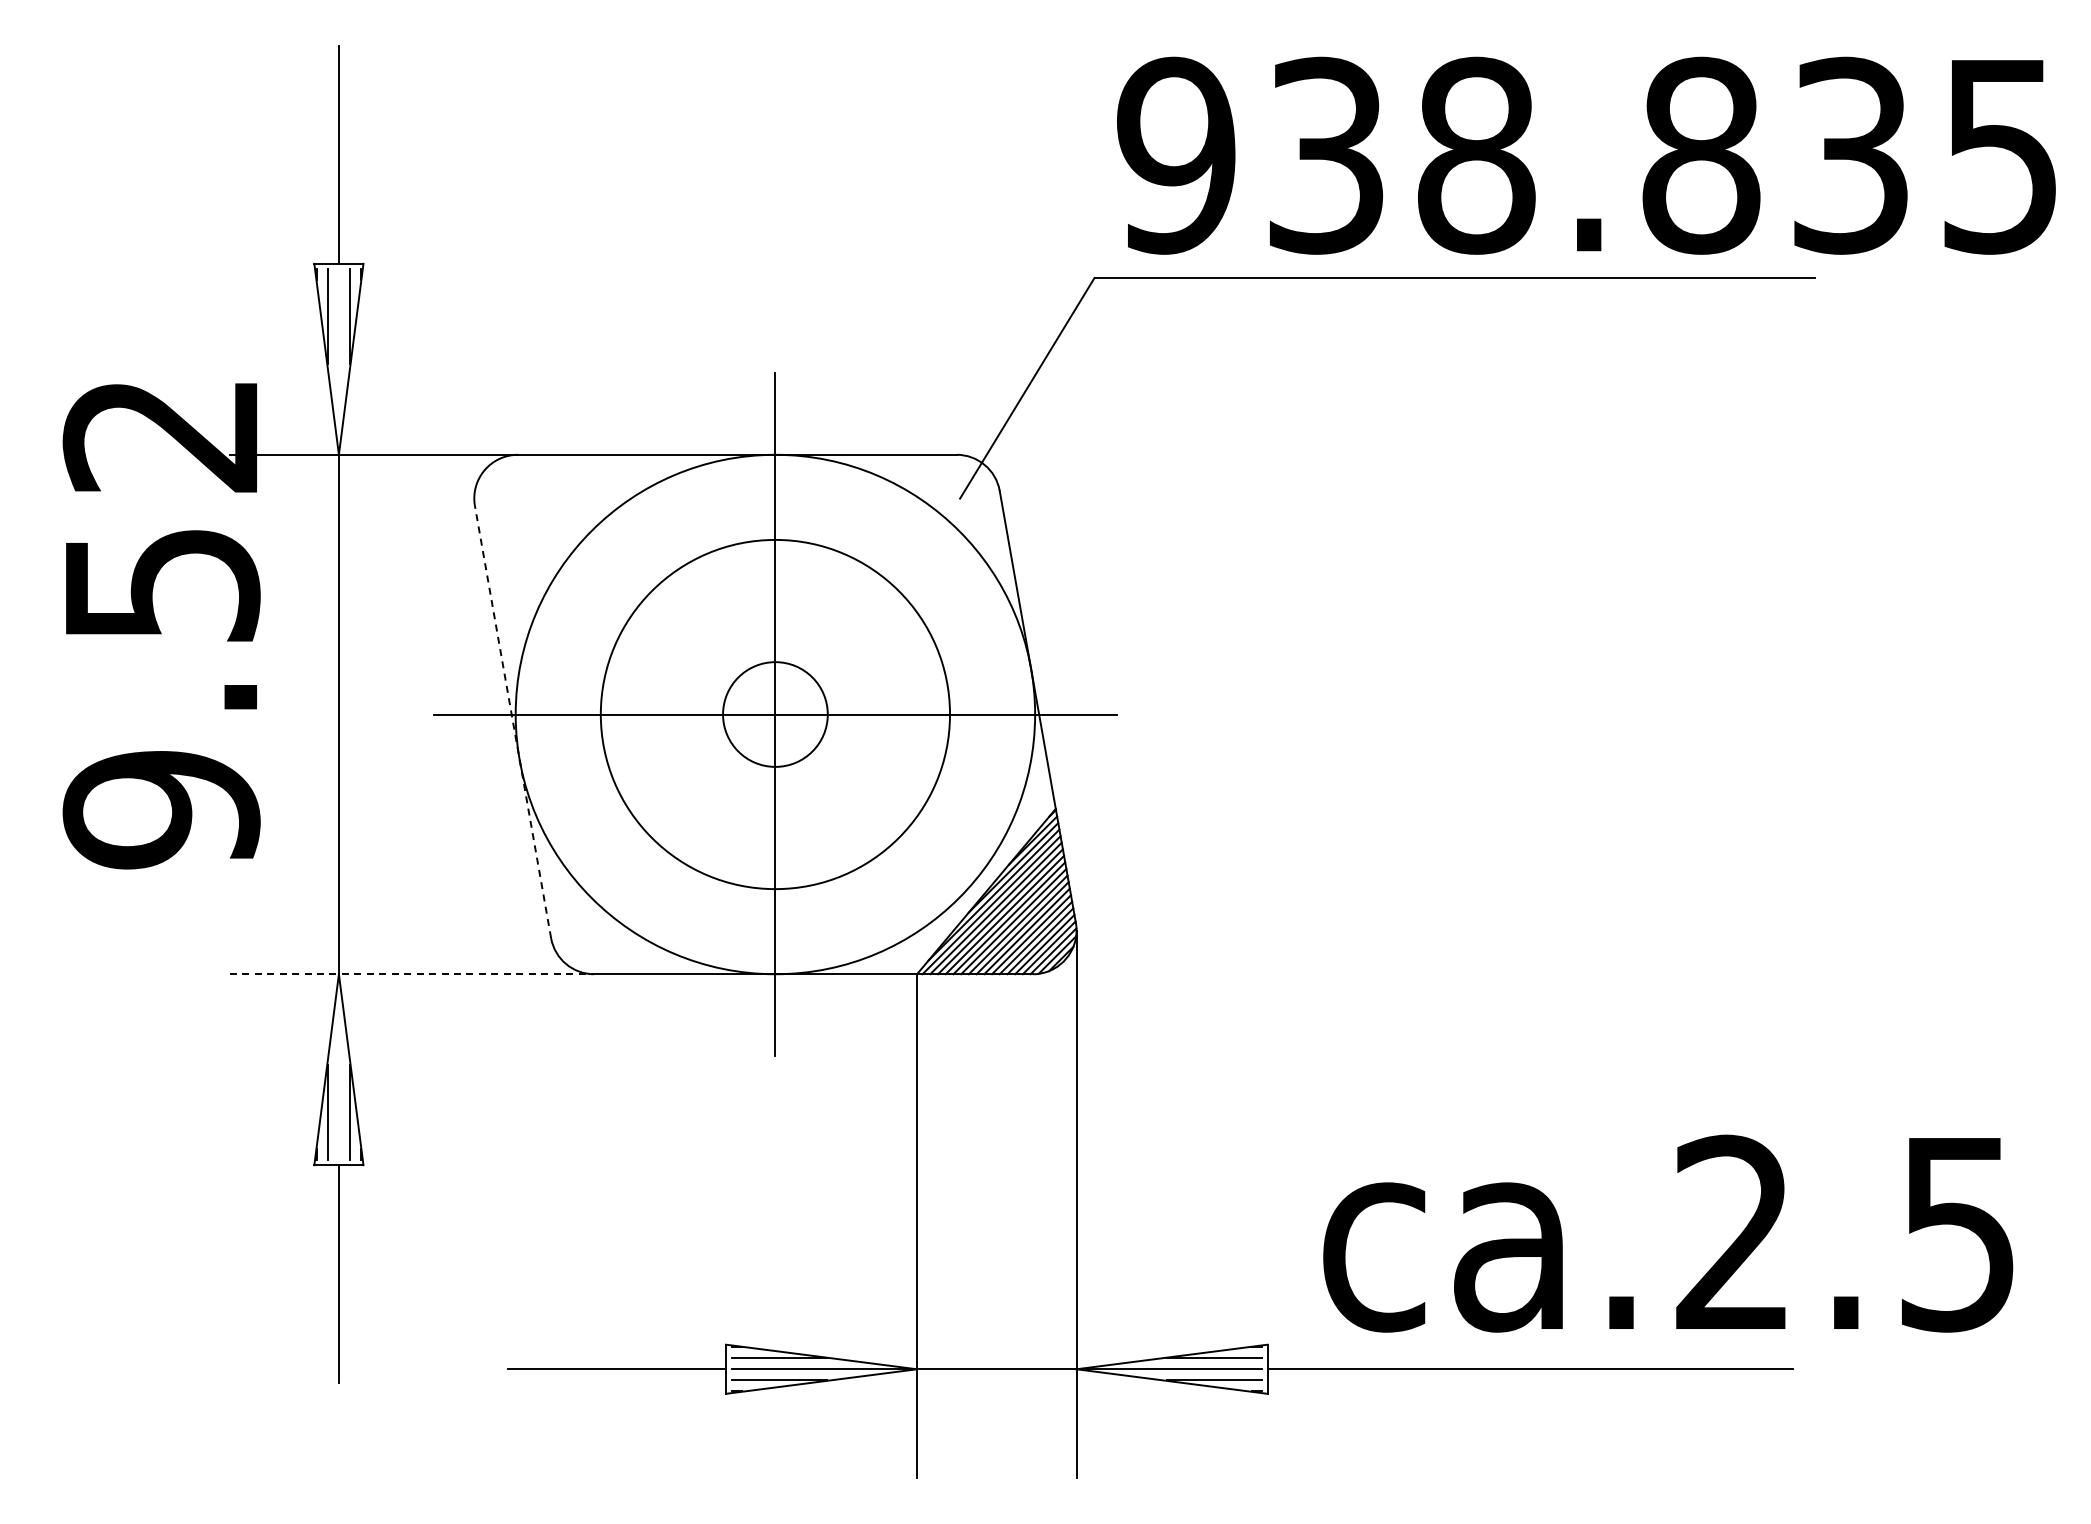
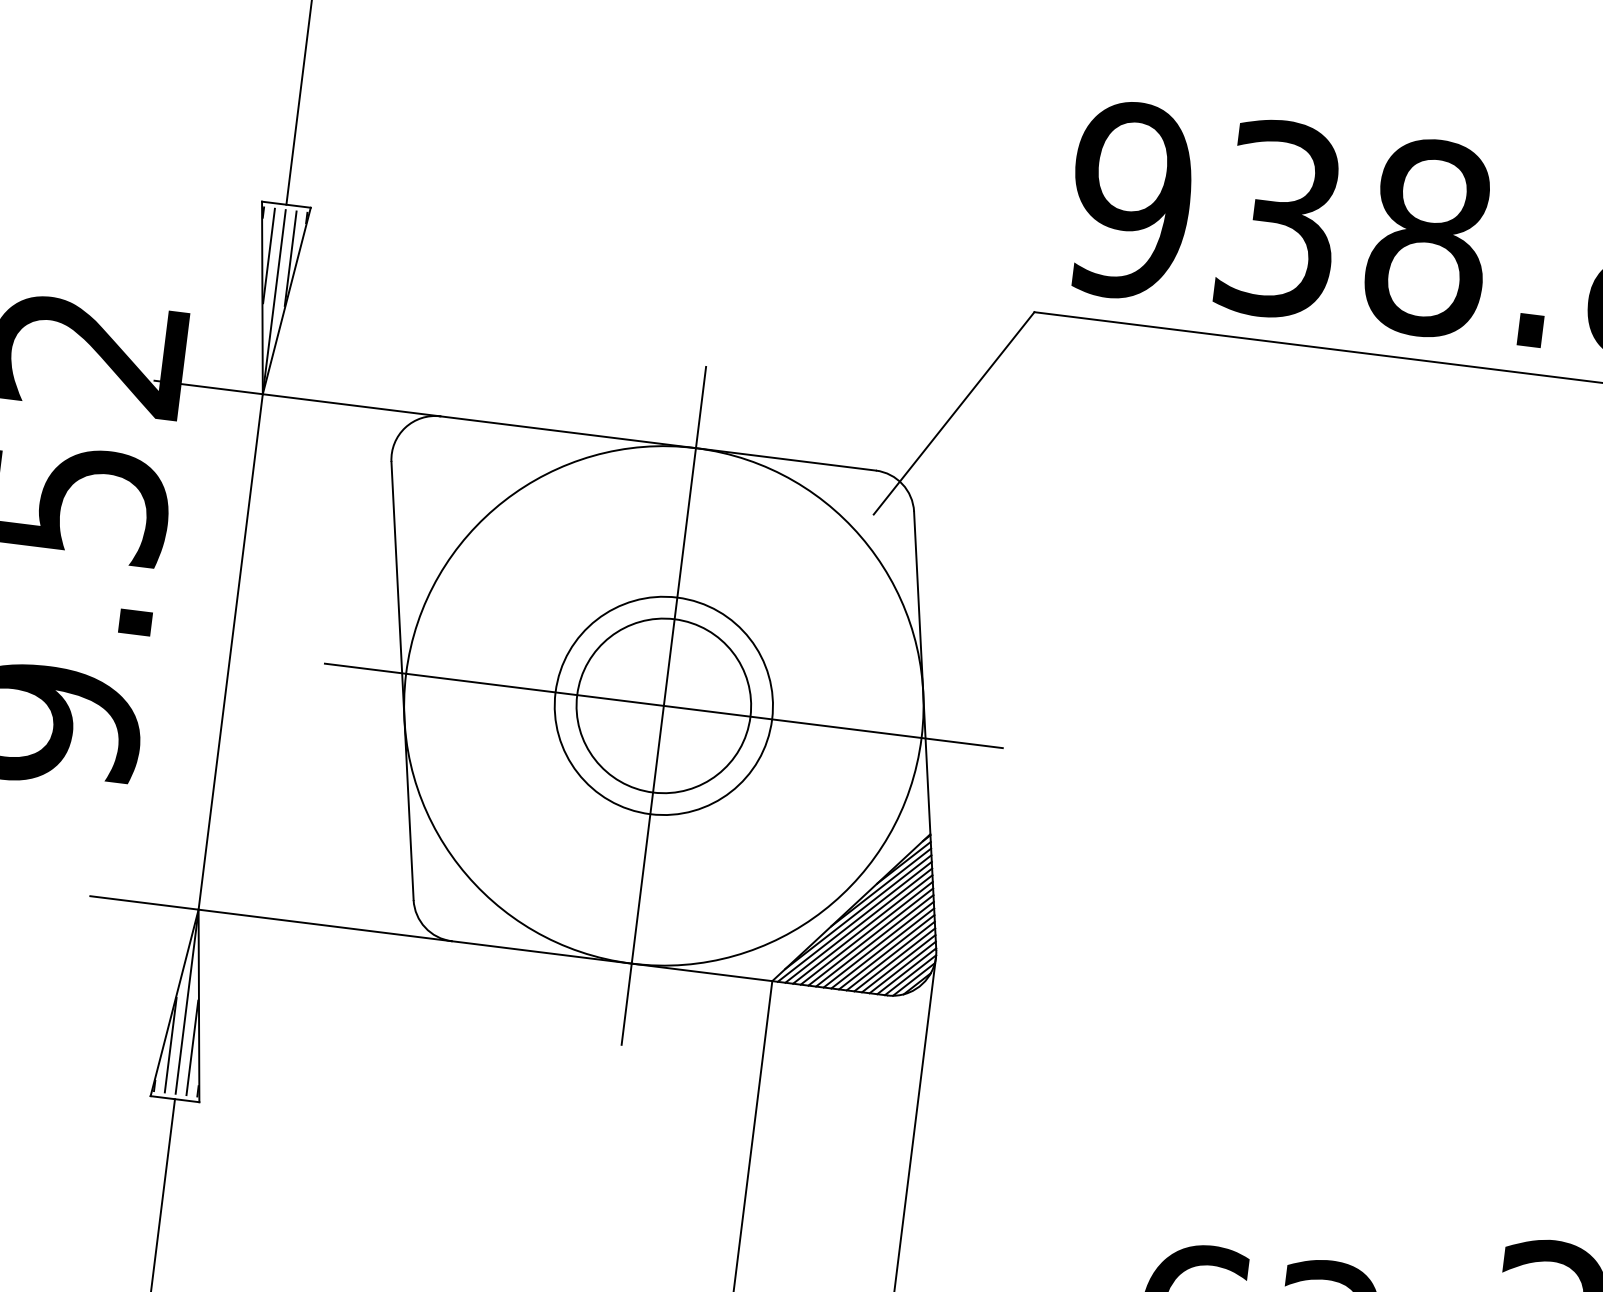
line: (338, 359) -> (274, 299), added
circle: (775, 714) -> (663, 705), size x0.62
circle: (775, 714) -> (663, 705), size x1.67
line: (512, 721) -> (402, 680), dashed -> solid
line: (412, 974) -> (271, 919), dashed -> solid
line: (338, 1069) -> (186, 1004), added

